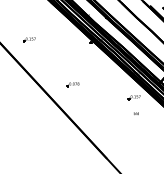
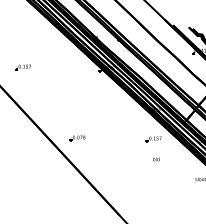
part: (73, 84) -> (77, 138), moved

